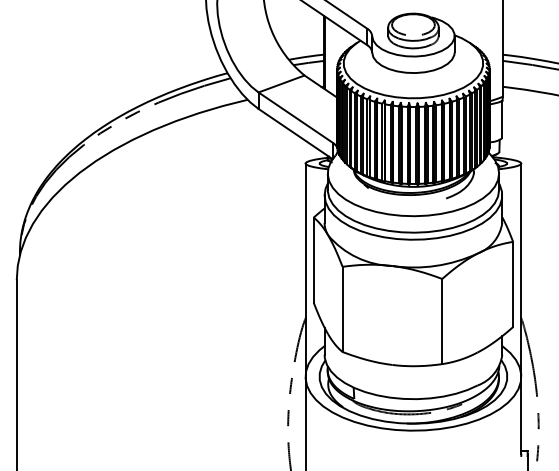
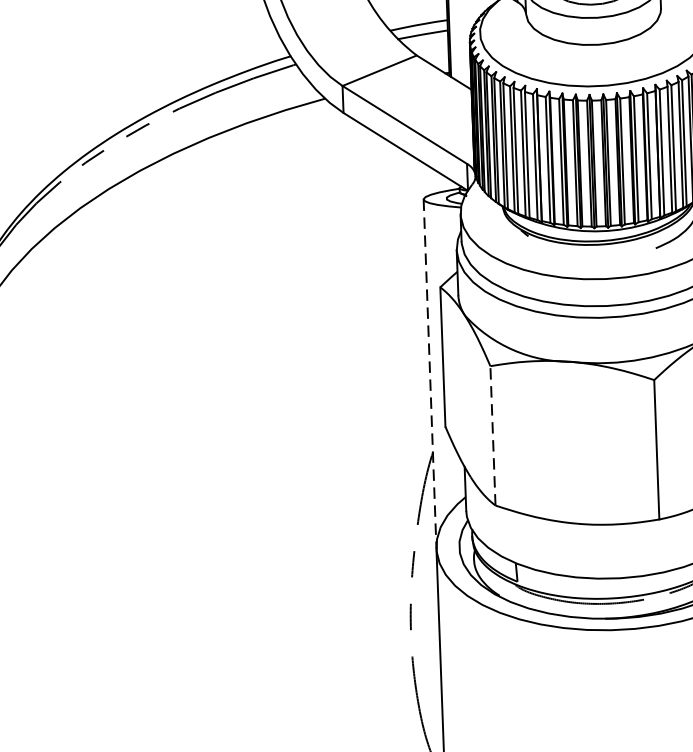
line: (305, 270) -> (429, 374), solid -> dashed
line: (342, 309) -> (492, 436), solid -> dashed

